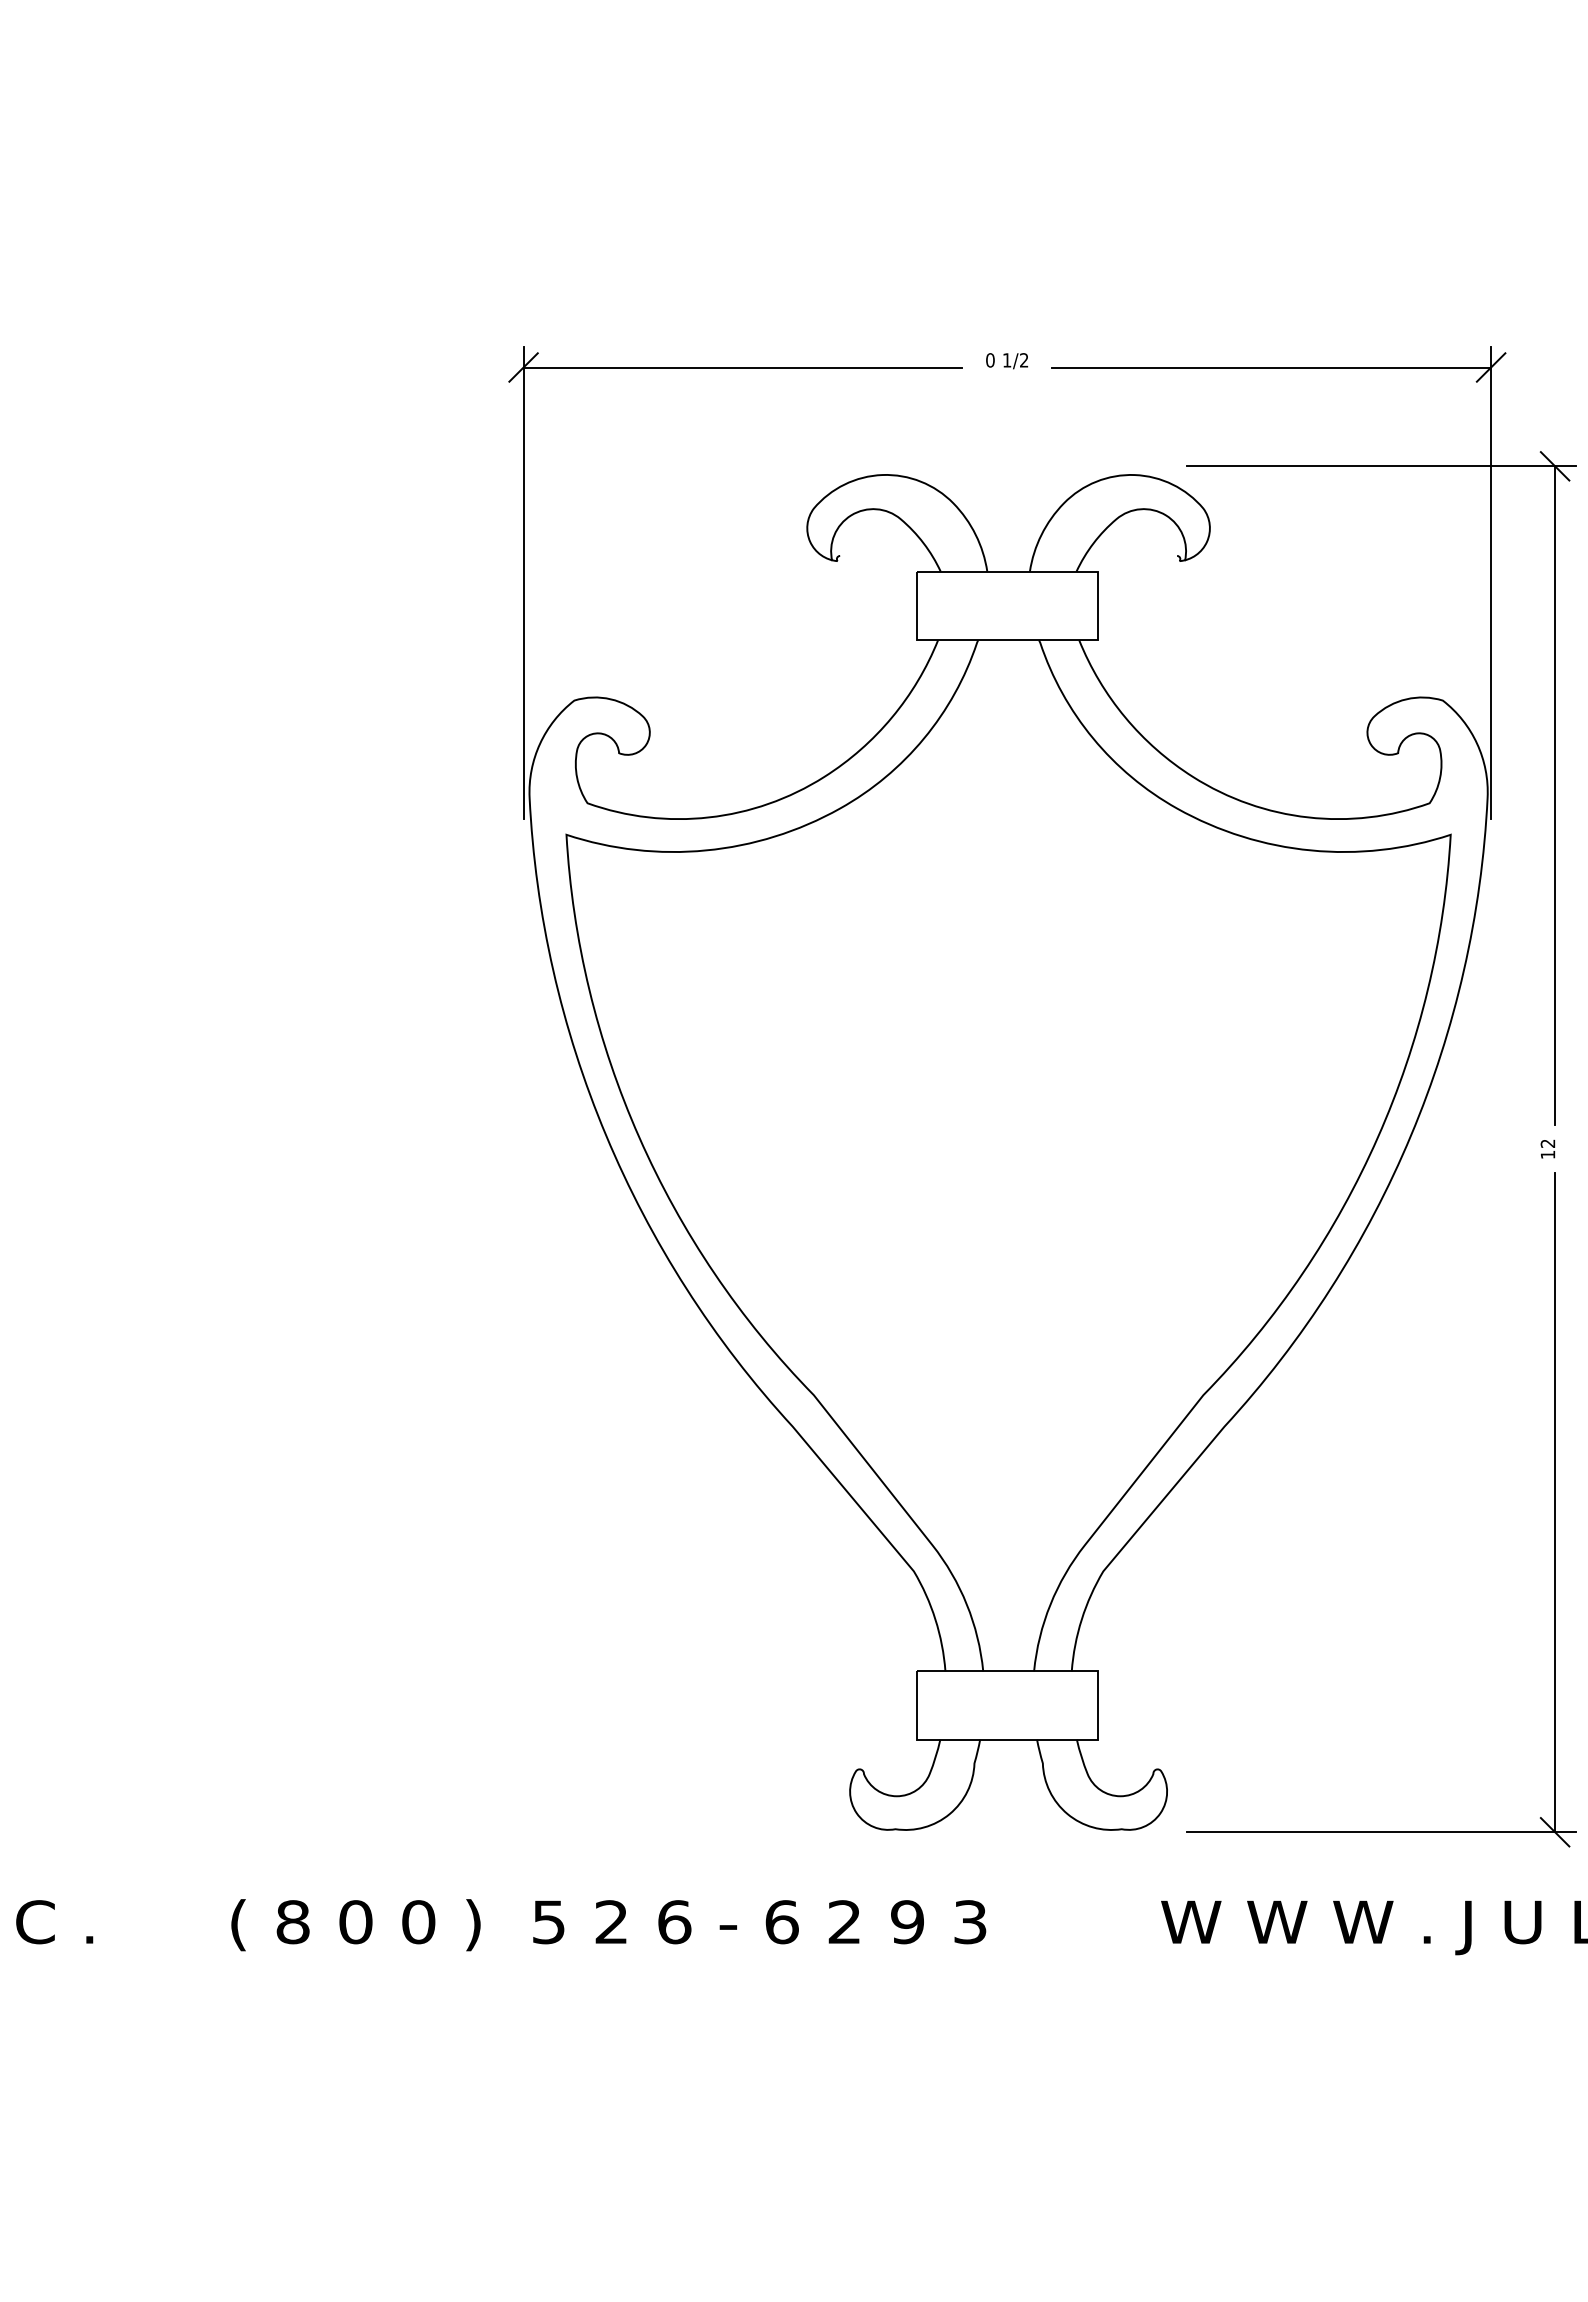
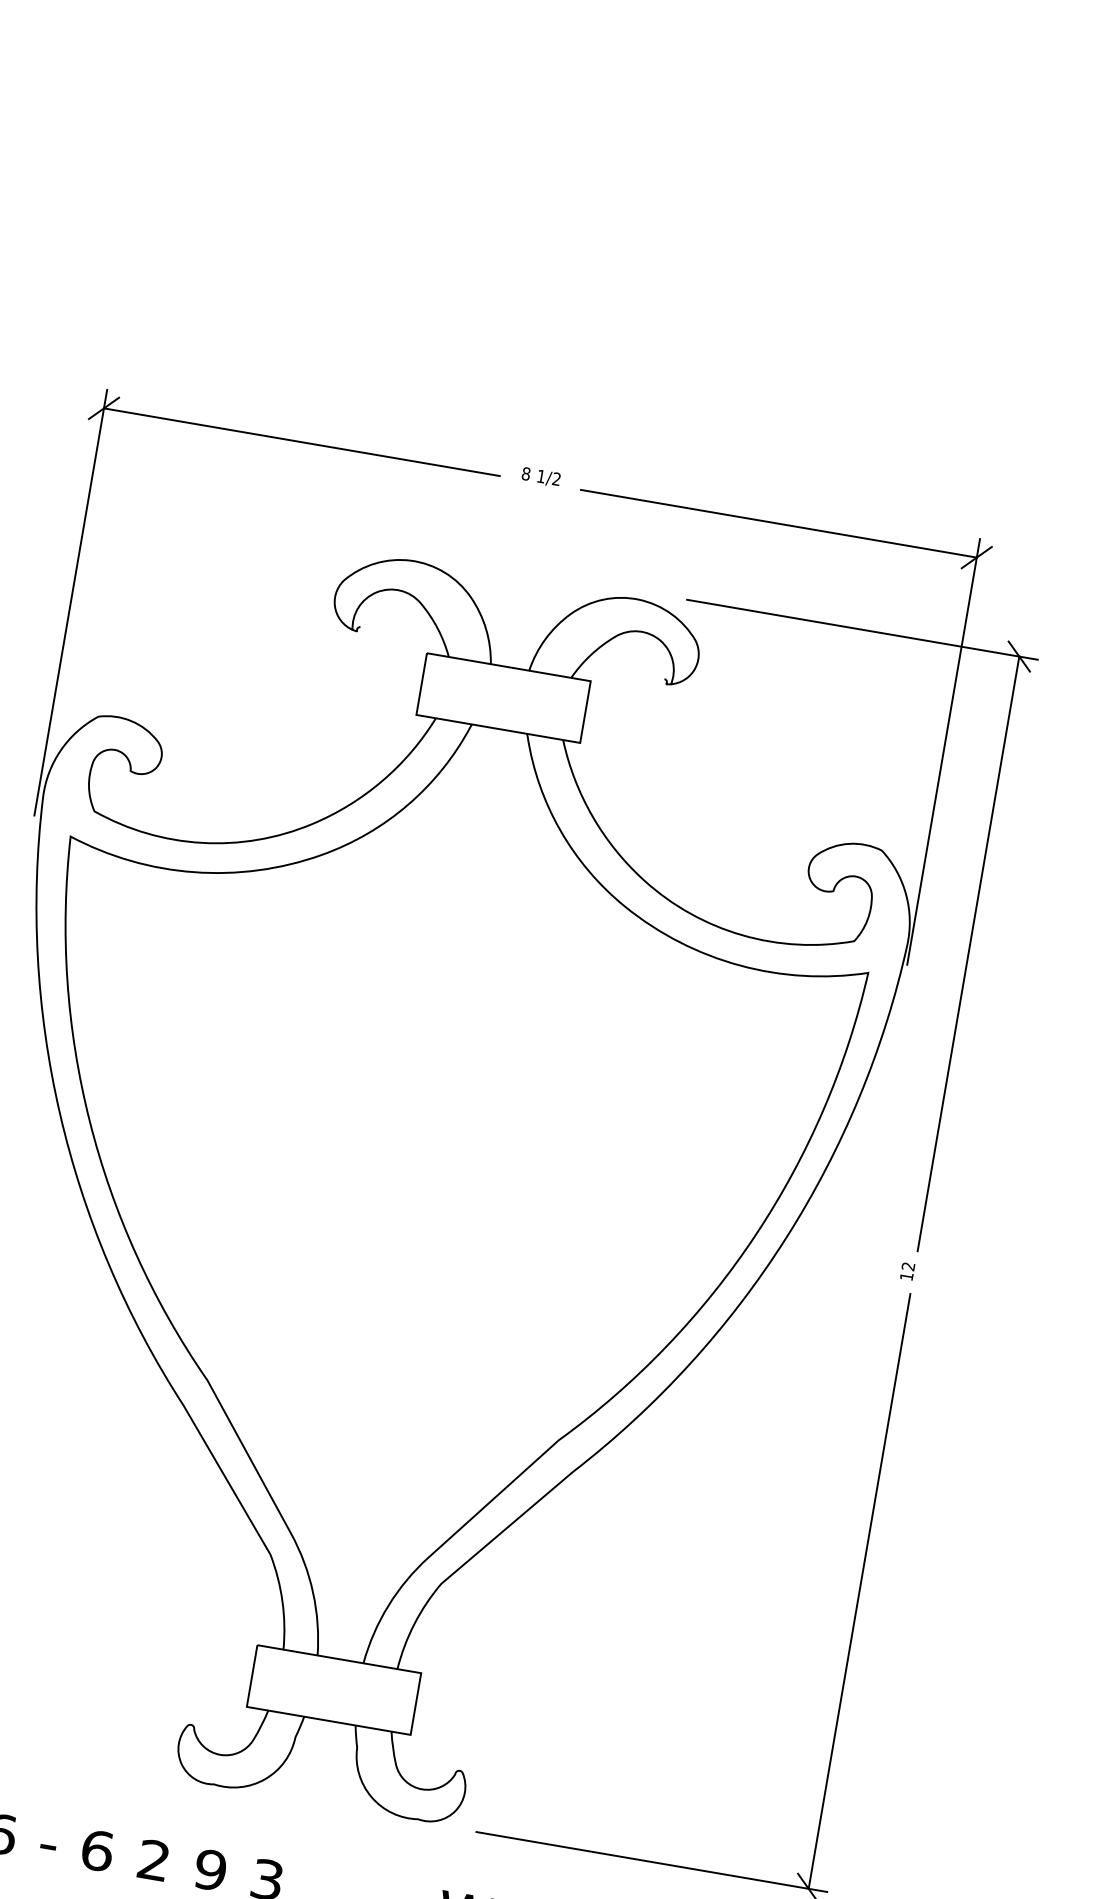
text: (990, 360) -> (526, 474), 0 -> 8

